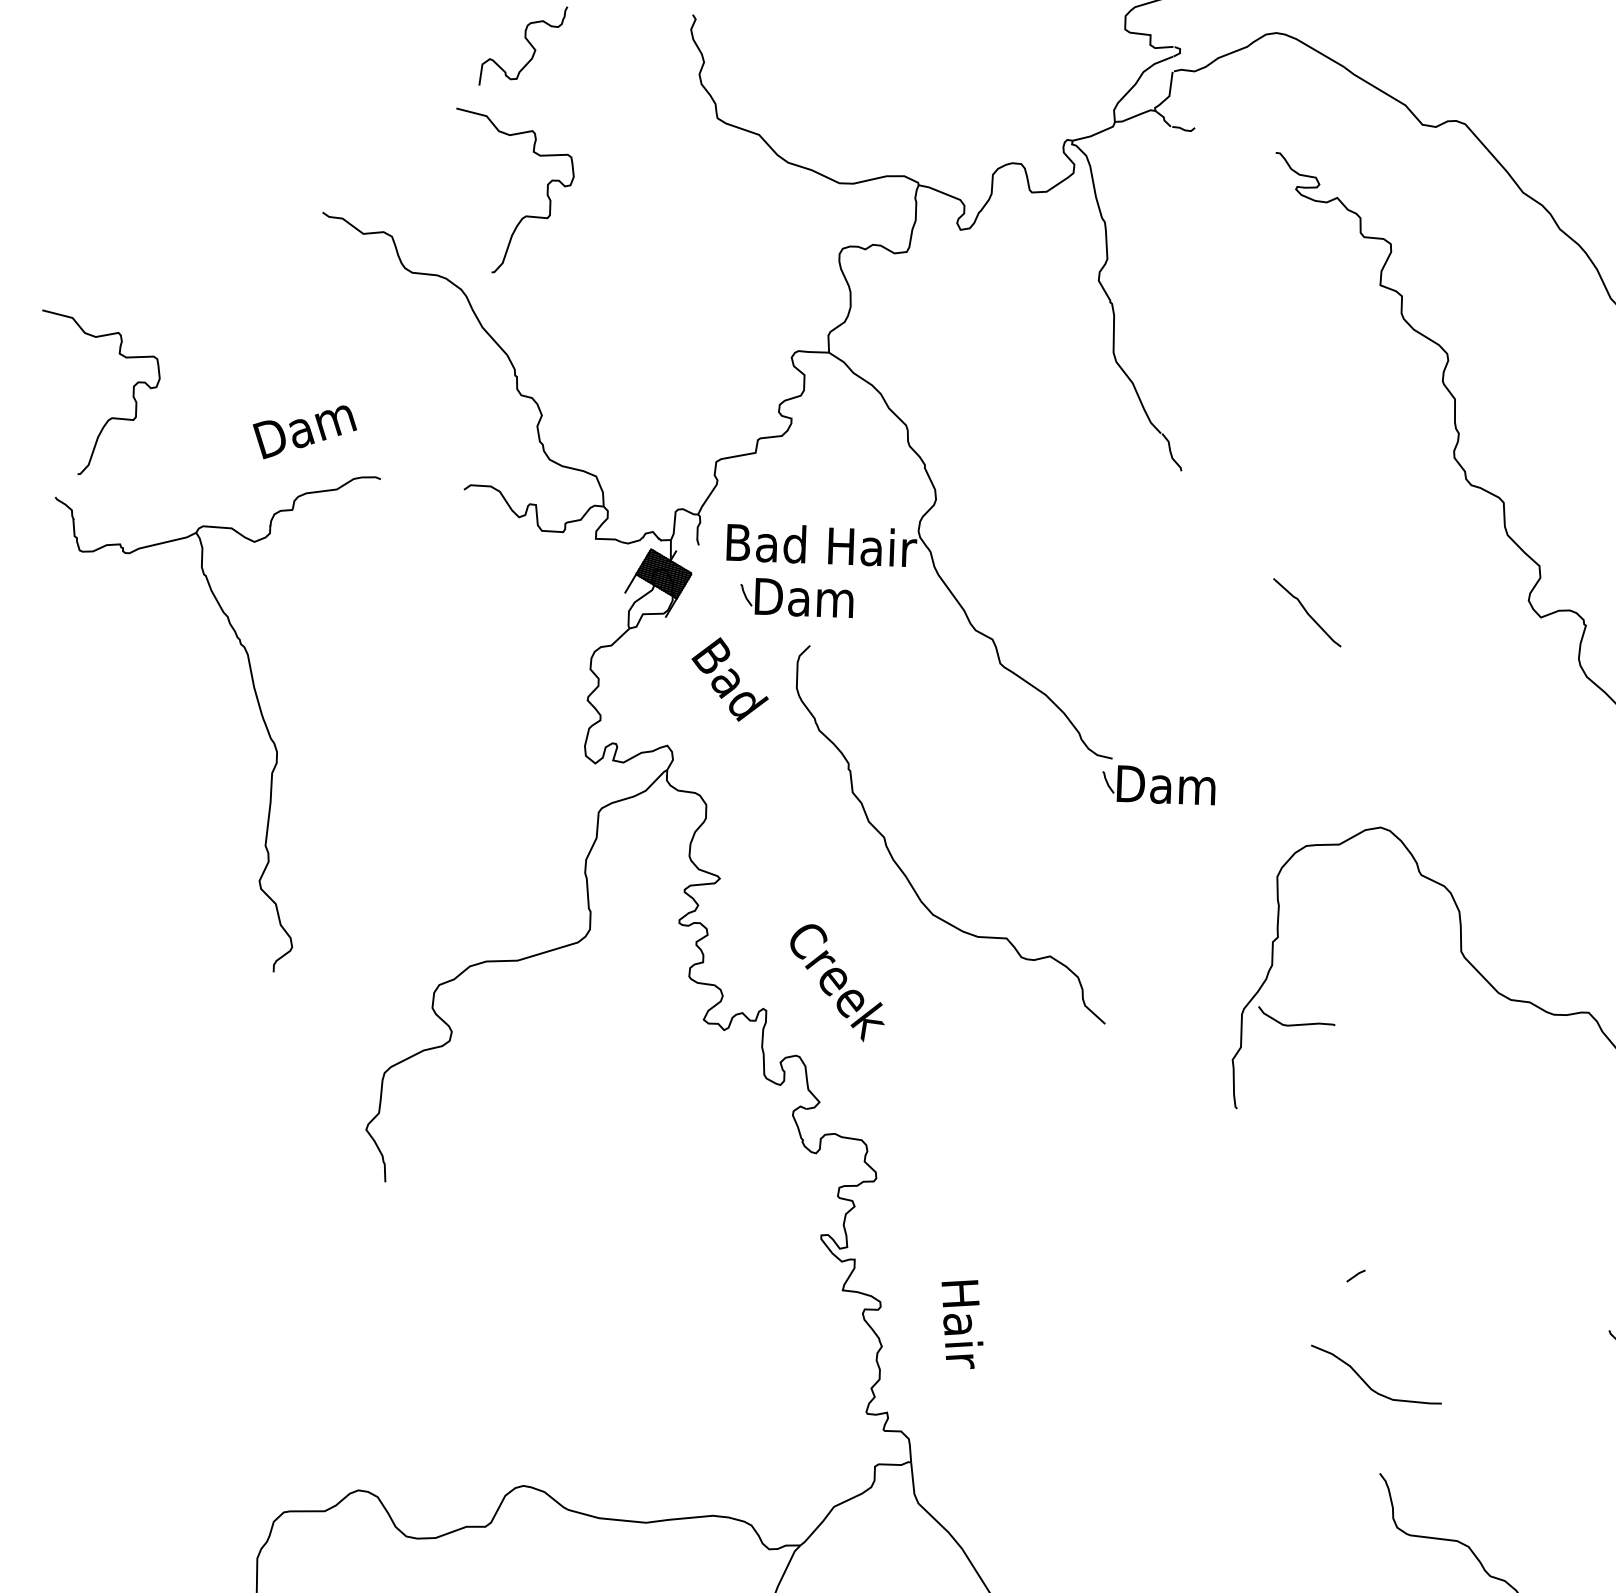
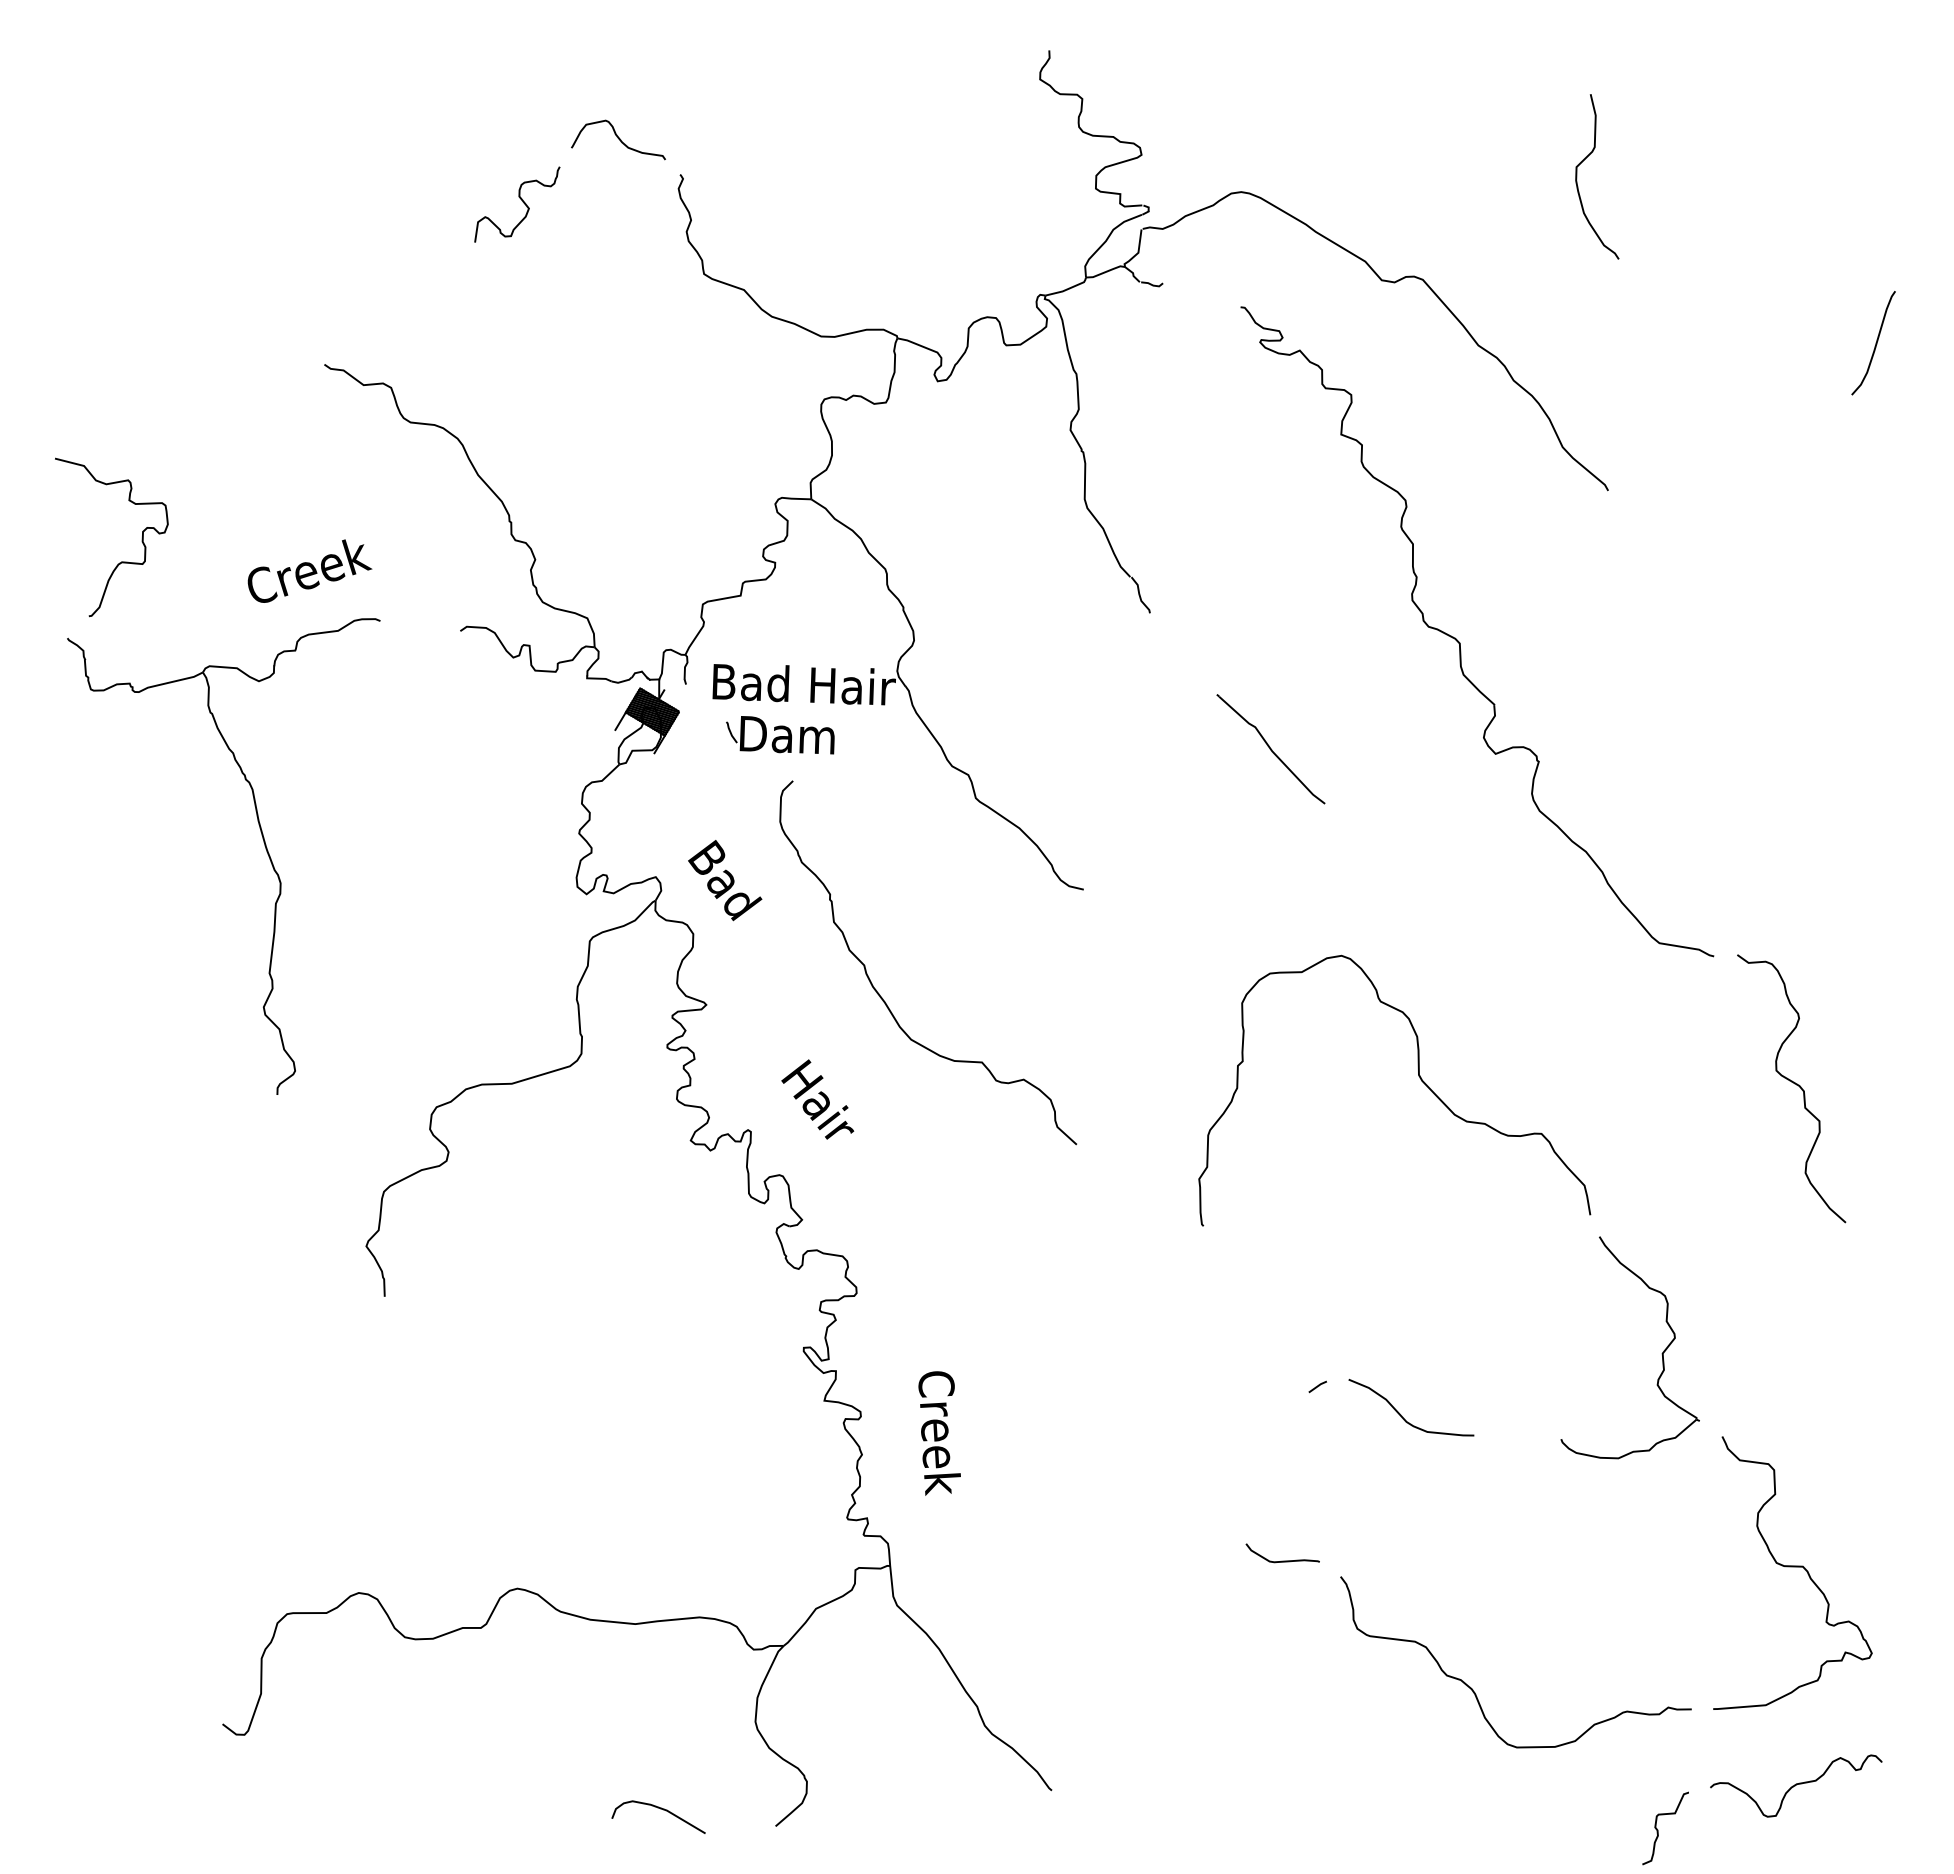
curve: (525, 215) -> (519, 367), removed
text: (307, 426) -> (309, 570), Dam -> Creek
part: (1306, 612) -> (1270, 749), size x1.67
text: (730, 679) -> (725, 880), moved
part: (1159, 785) -> (1128, 915), removed
text: (837, 983) -> (819, 1105), Creek -> Hair
curve: (1296, 1023) -> (1282, 1560), moved
text: (962, 1324) -> (939, 1433), Hair -> Creek
curve: (1366, 1381) -> (1401, 1414), moved

